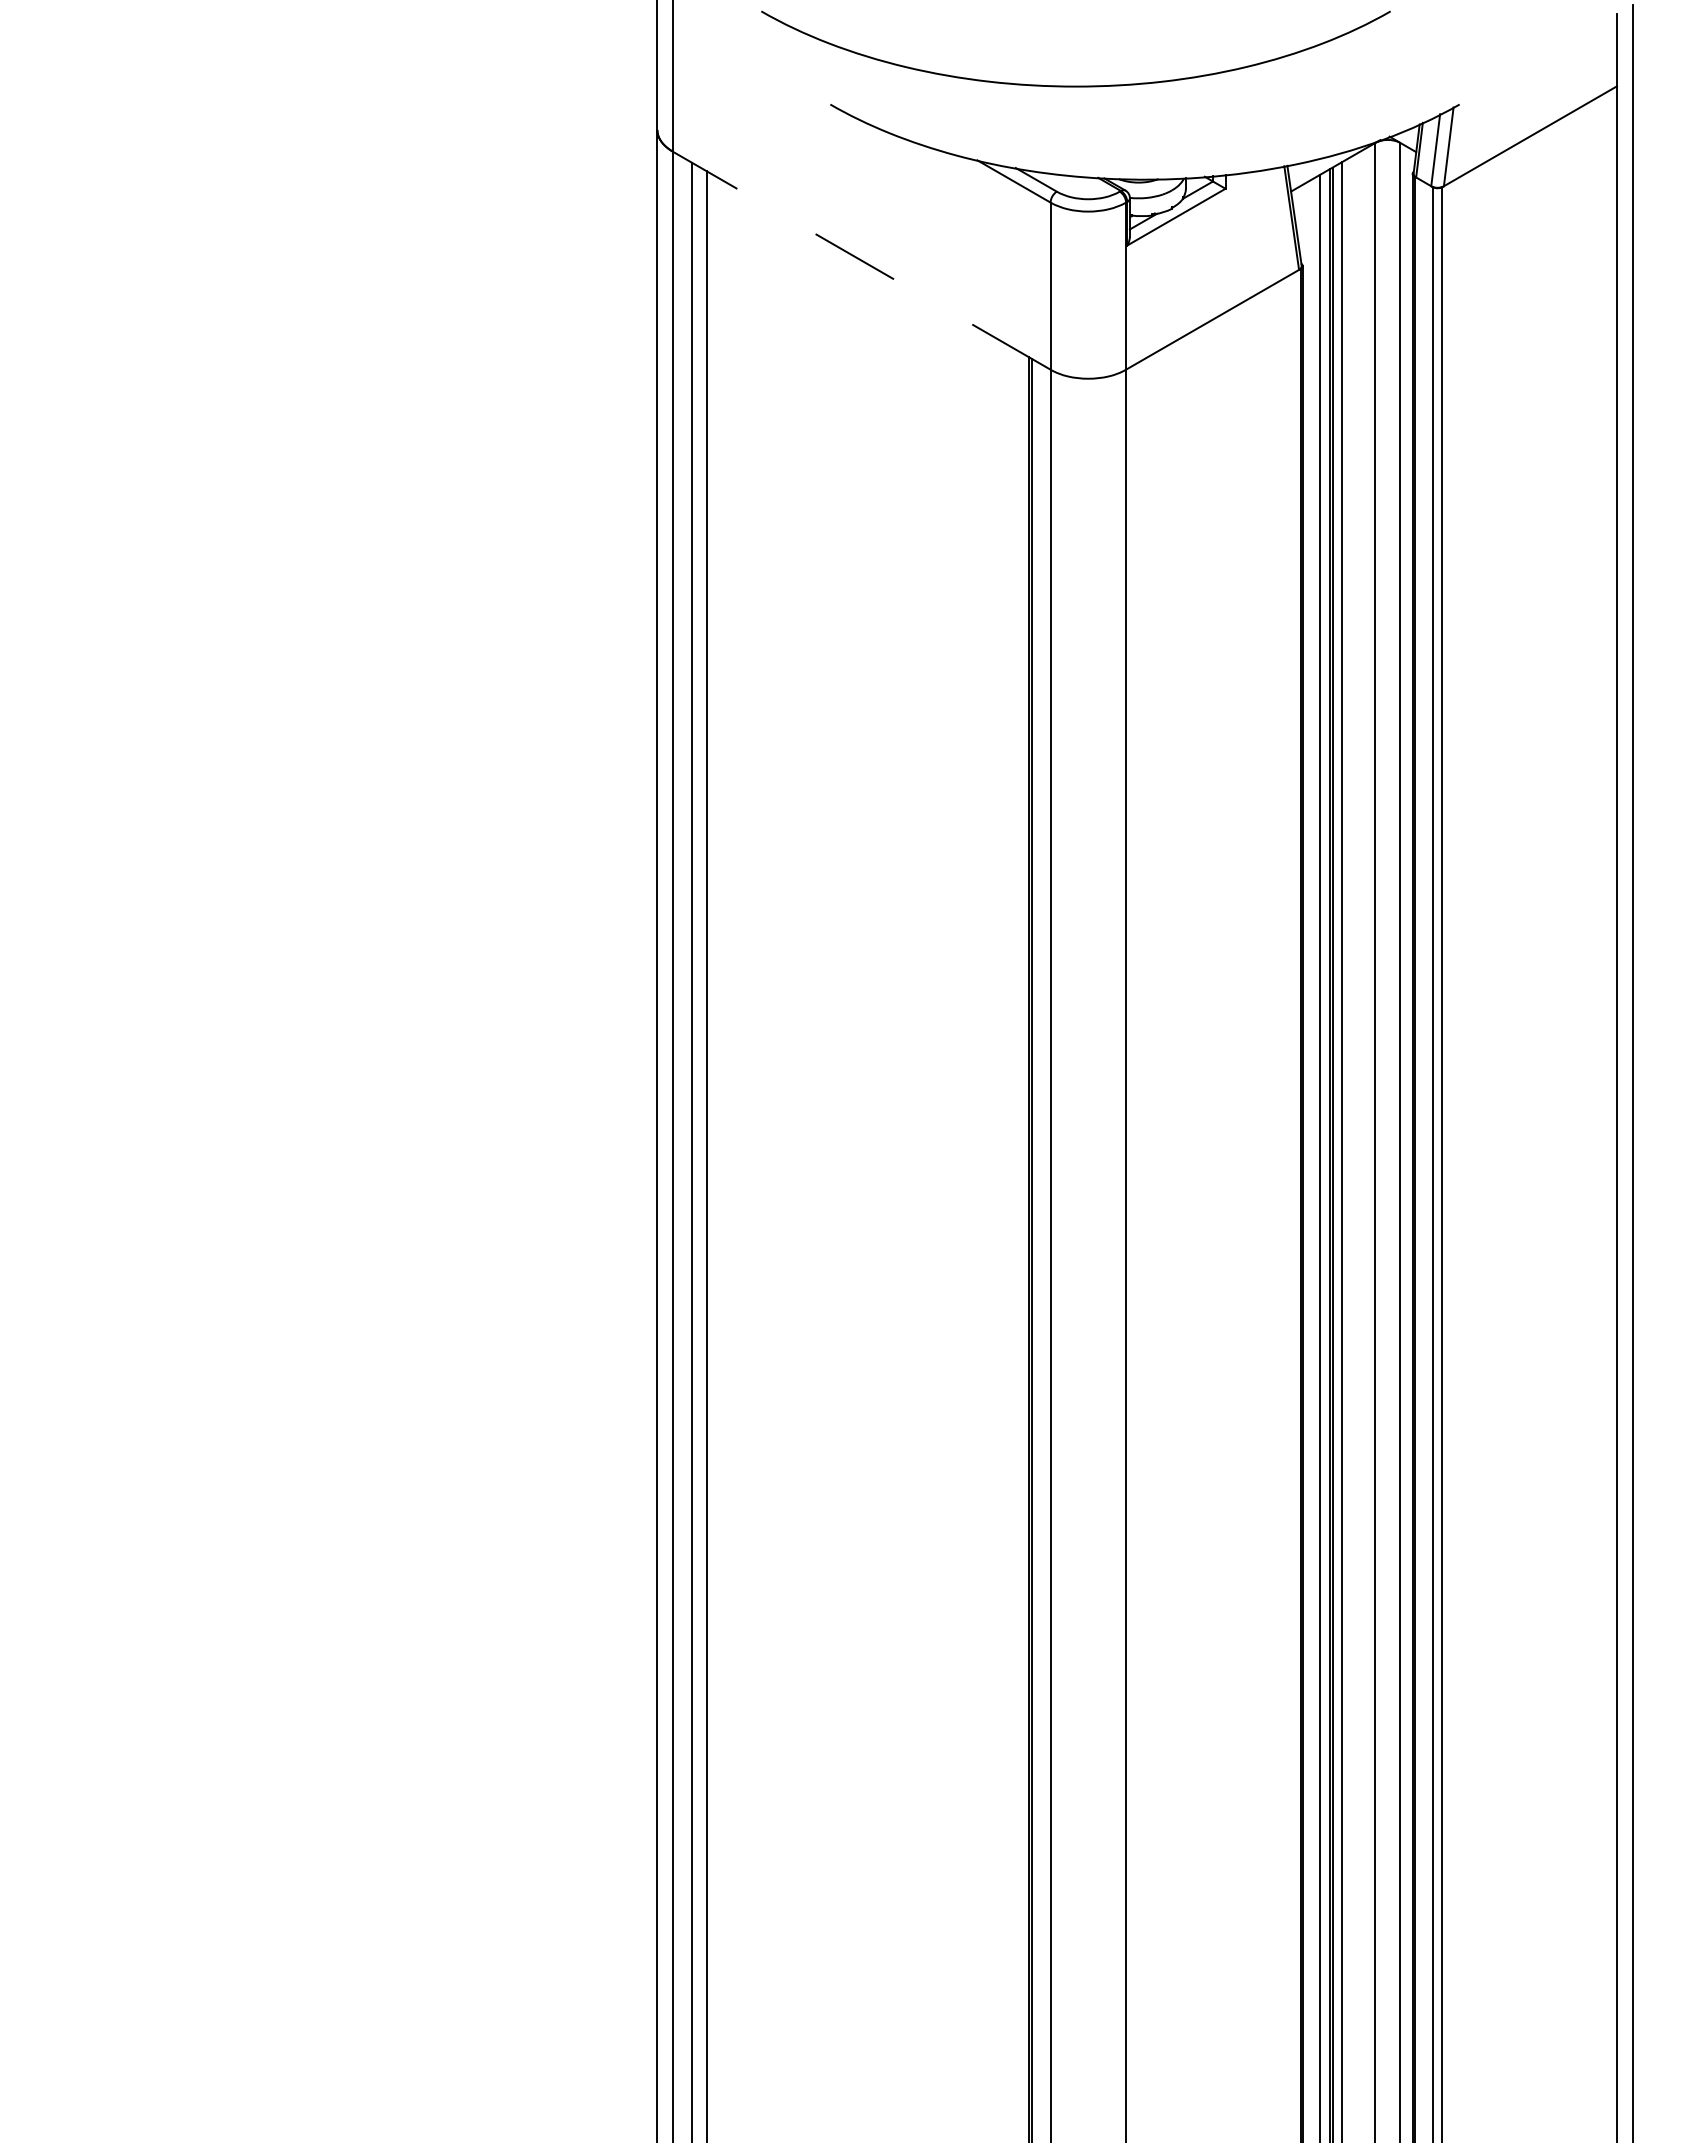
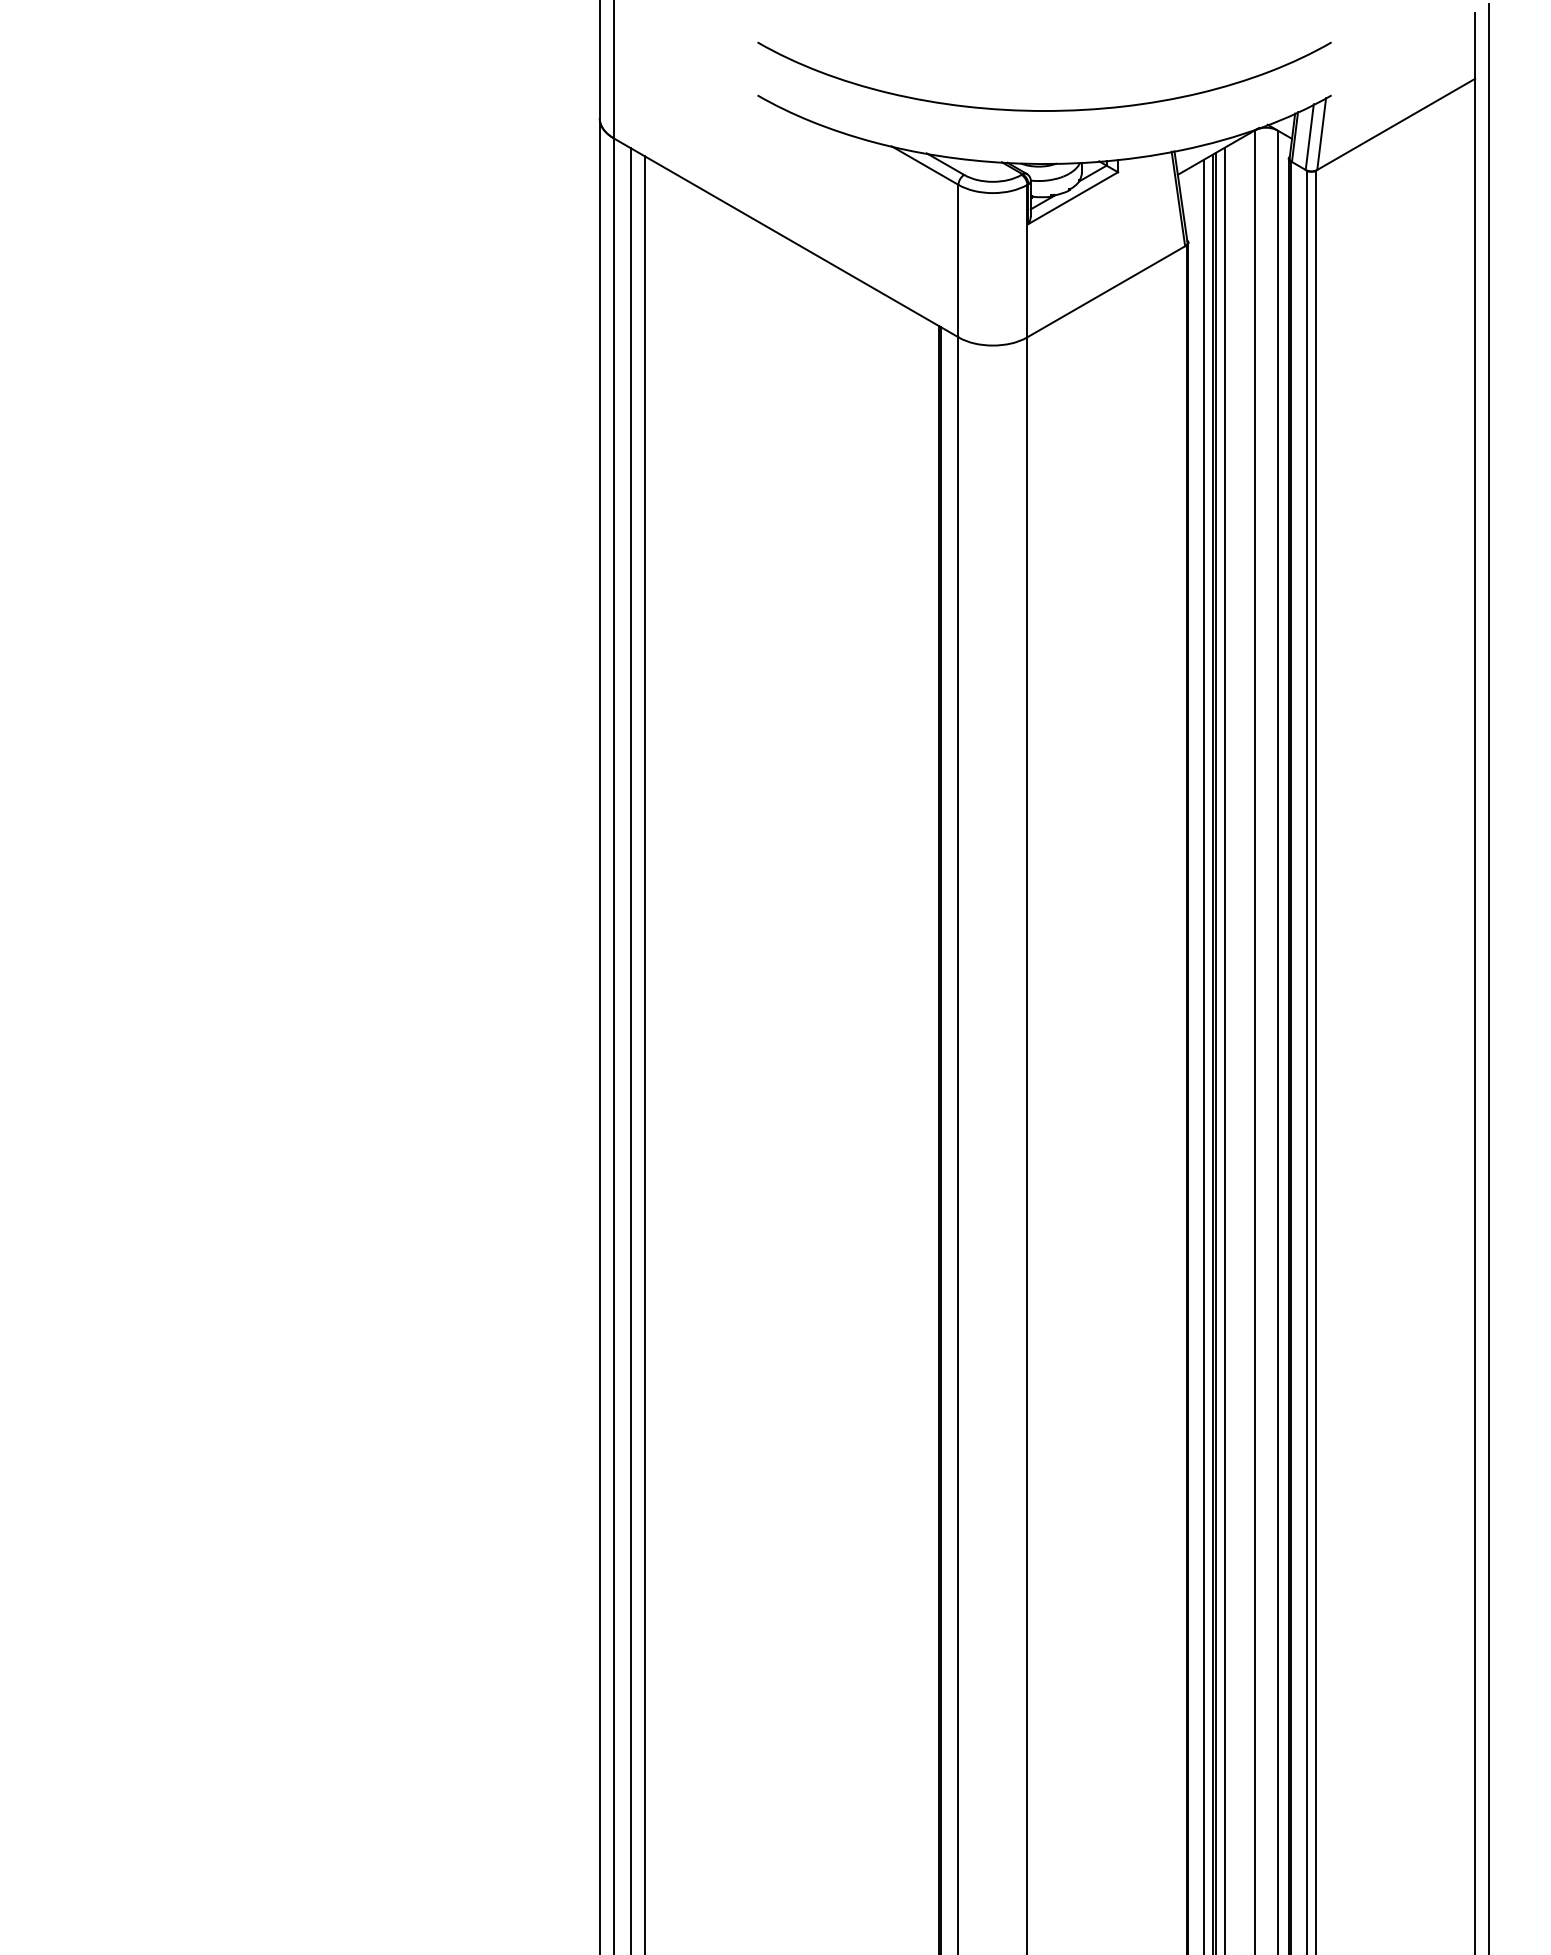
curve: (1075, 85) -> (1044, 109), moved
line: (861, 260) -> (785, 237), dashed -> solid

